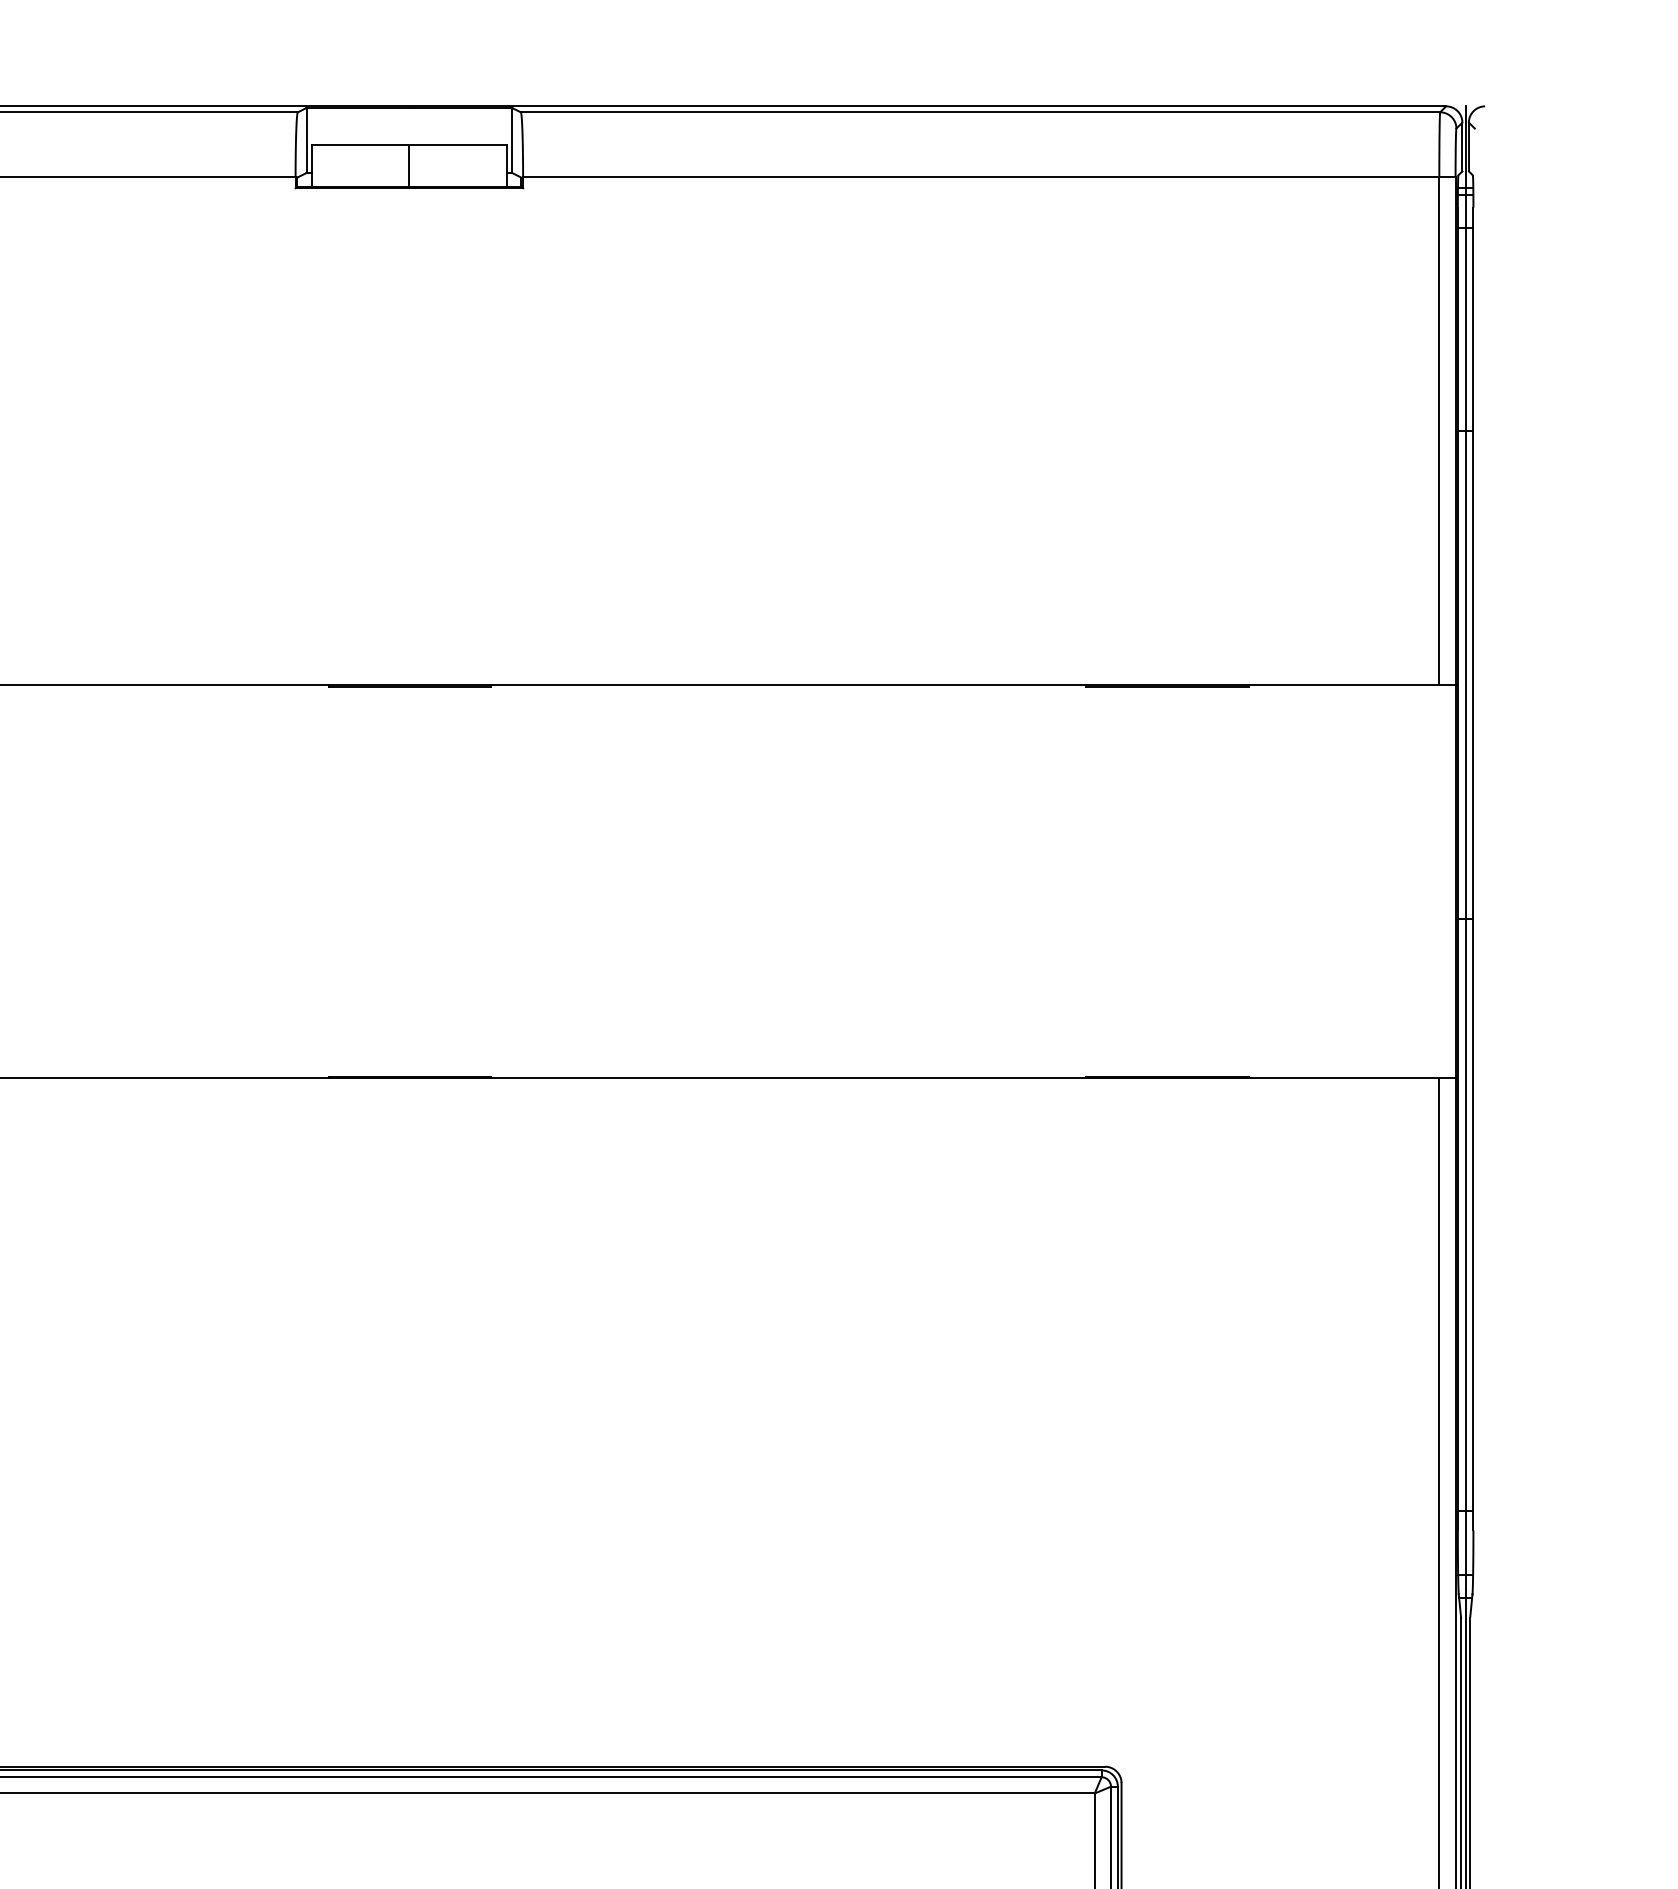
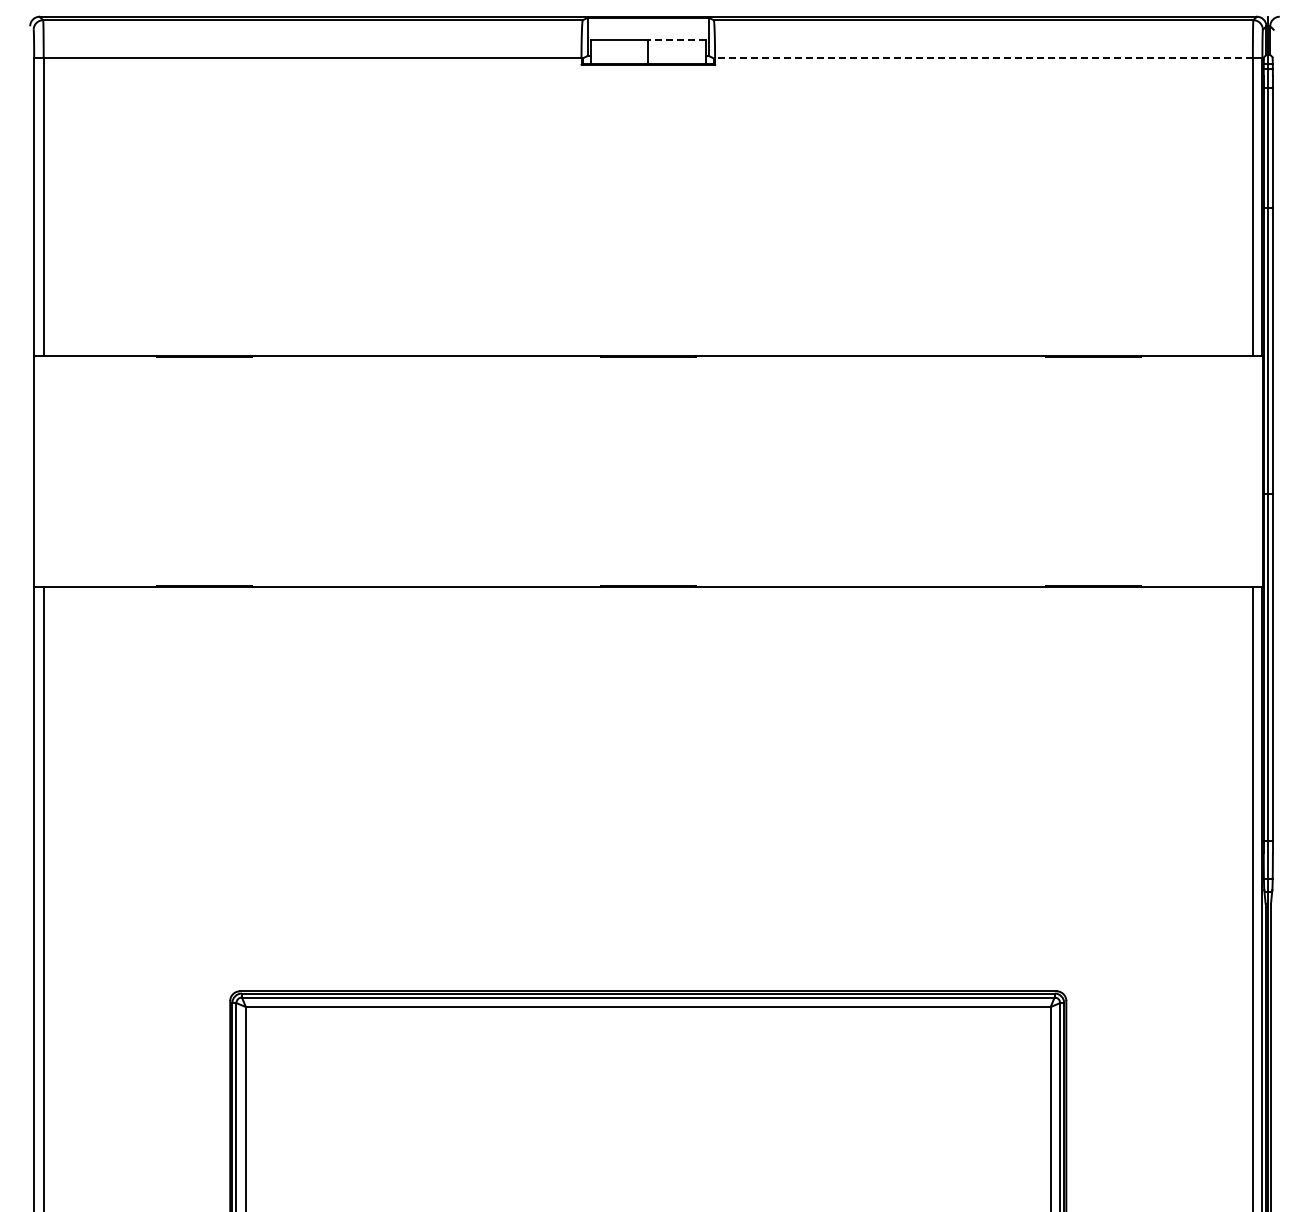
line: (457, 145) -> (676, 39), solid -> dashed
line: (980, 177) -> (983, 58), solid -> dashed

